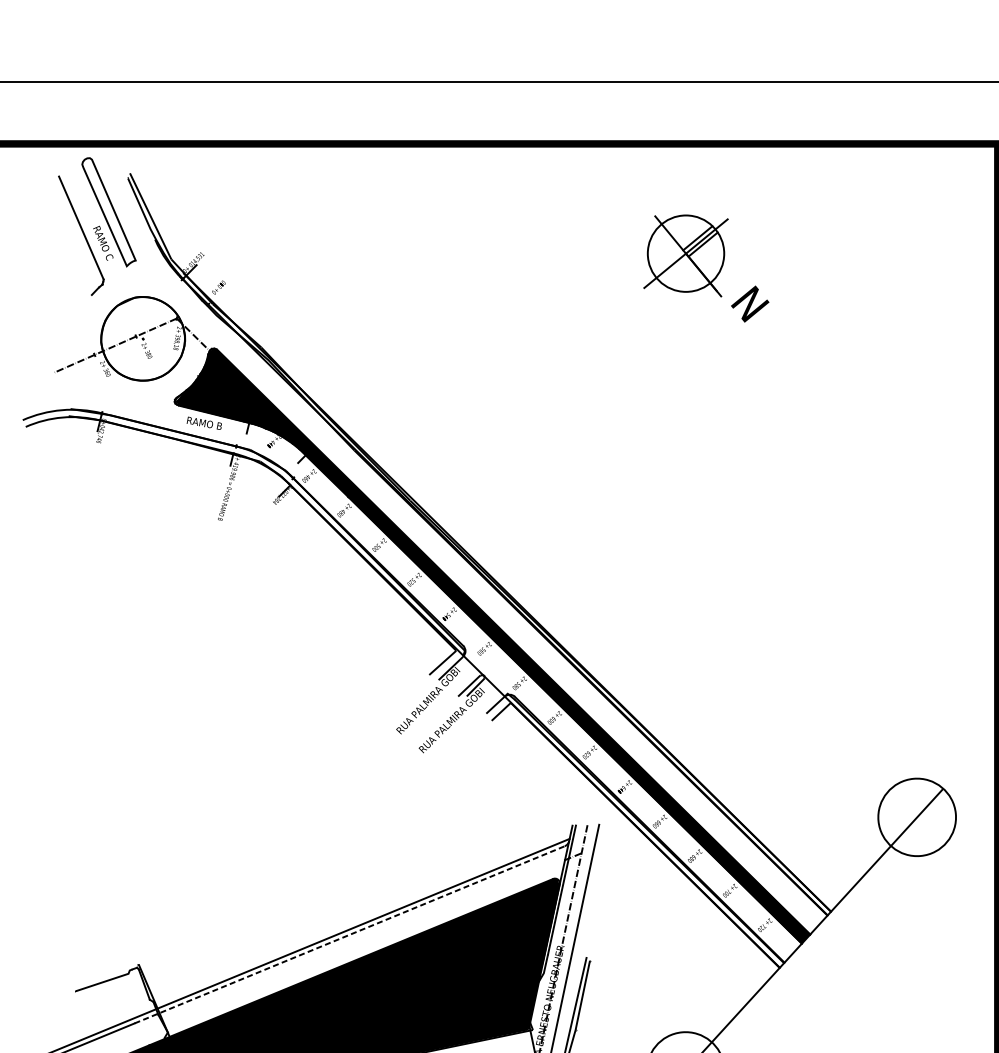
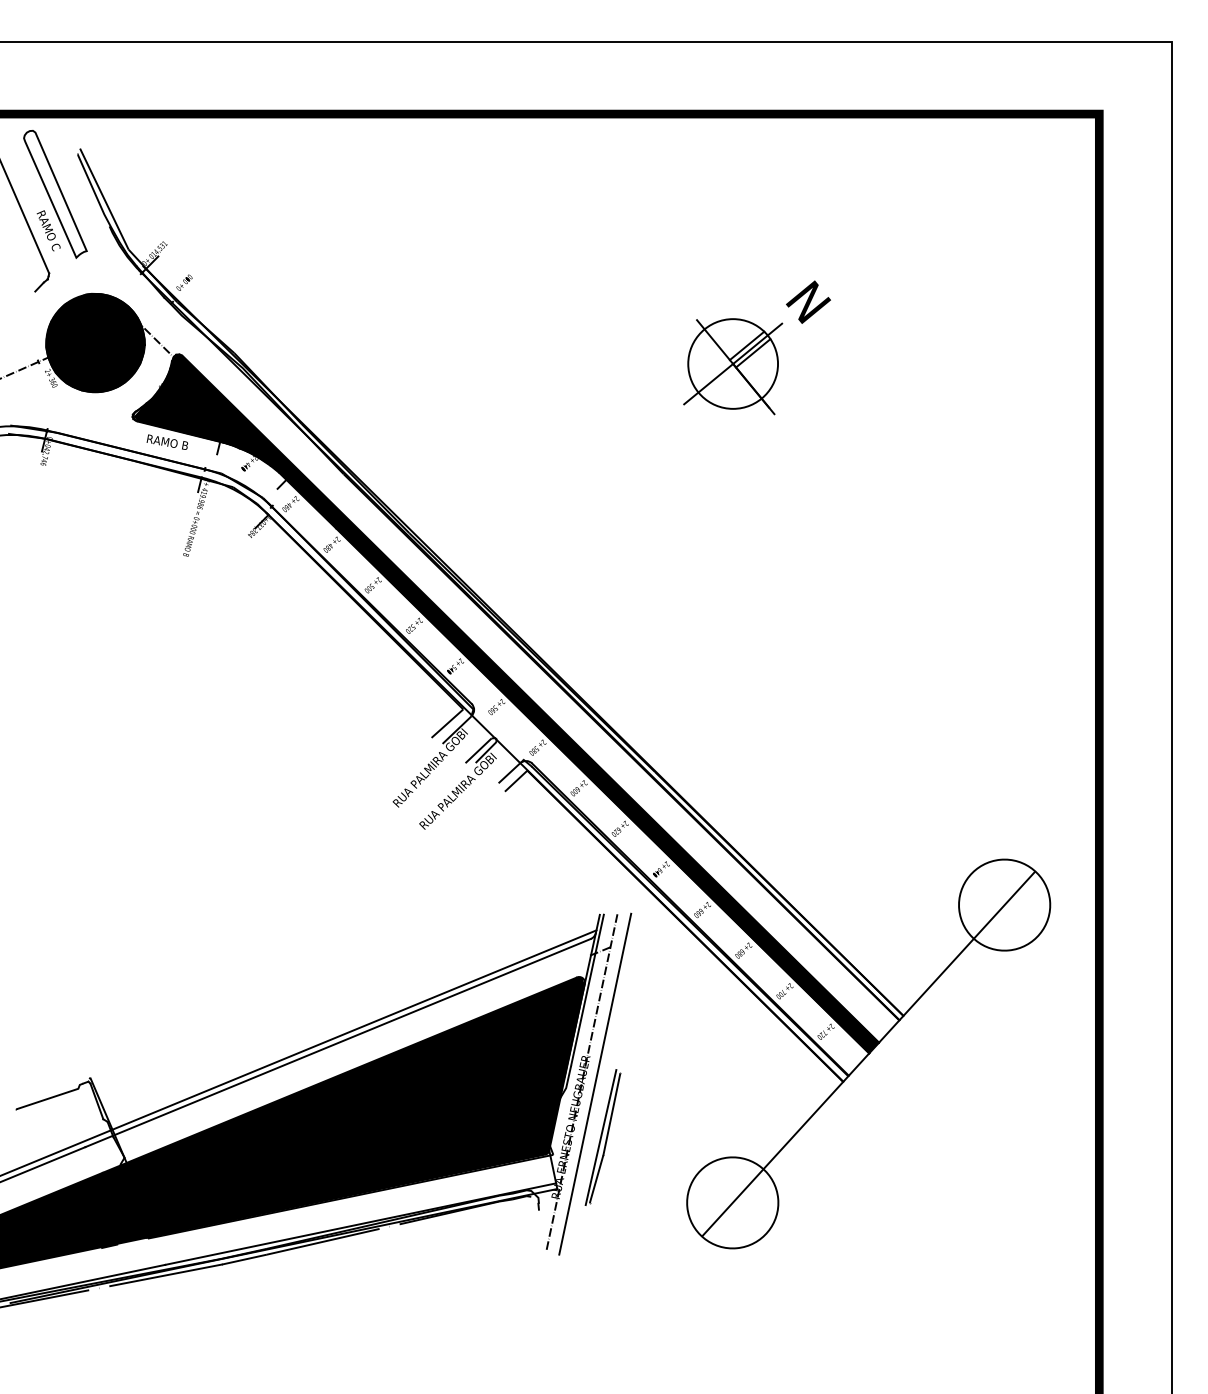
part: (686, 255) -> (733, 366), moved
fill: (143, 338) -> (95, 342), added
line: (350, 934) -> (338, 1042), dashed -> solid

